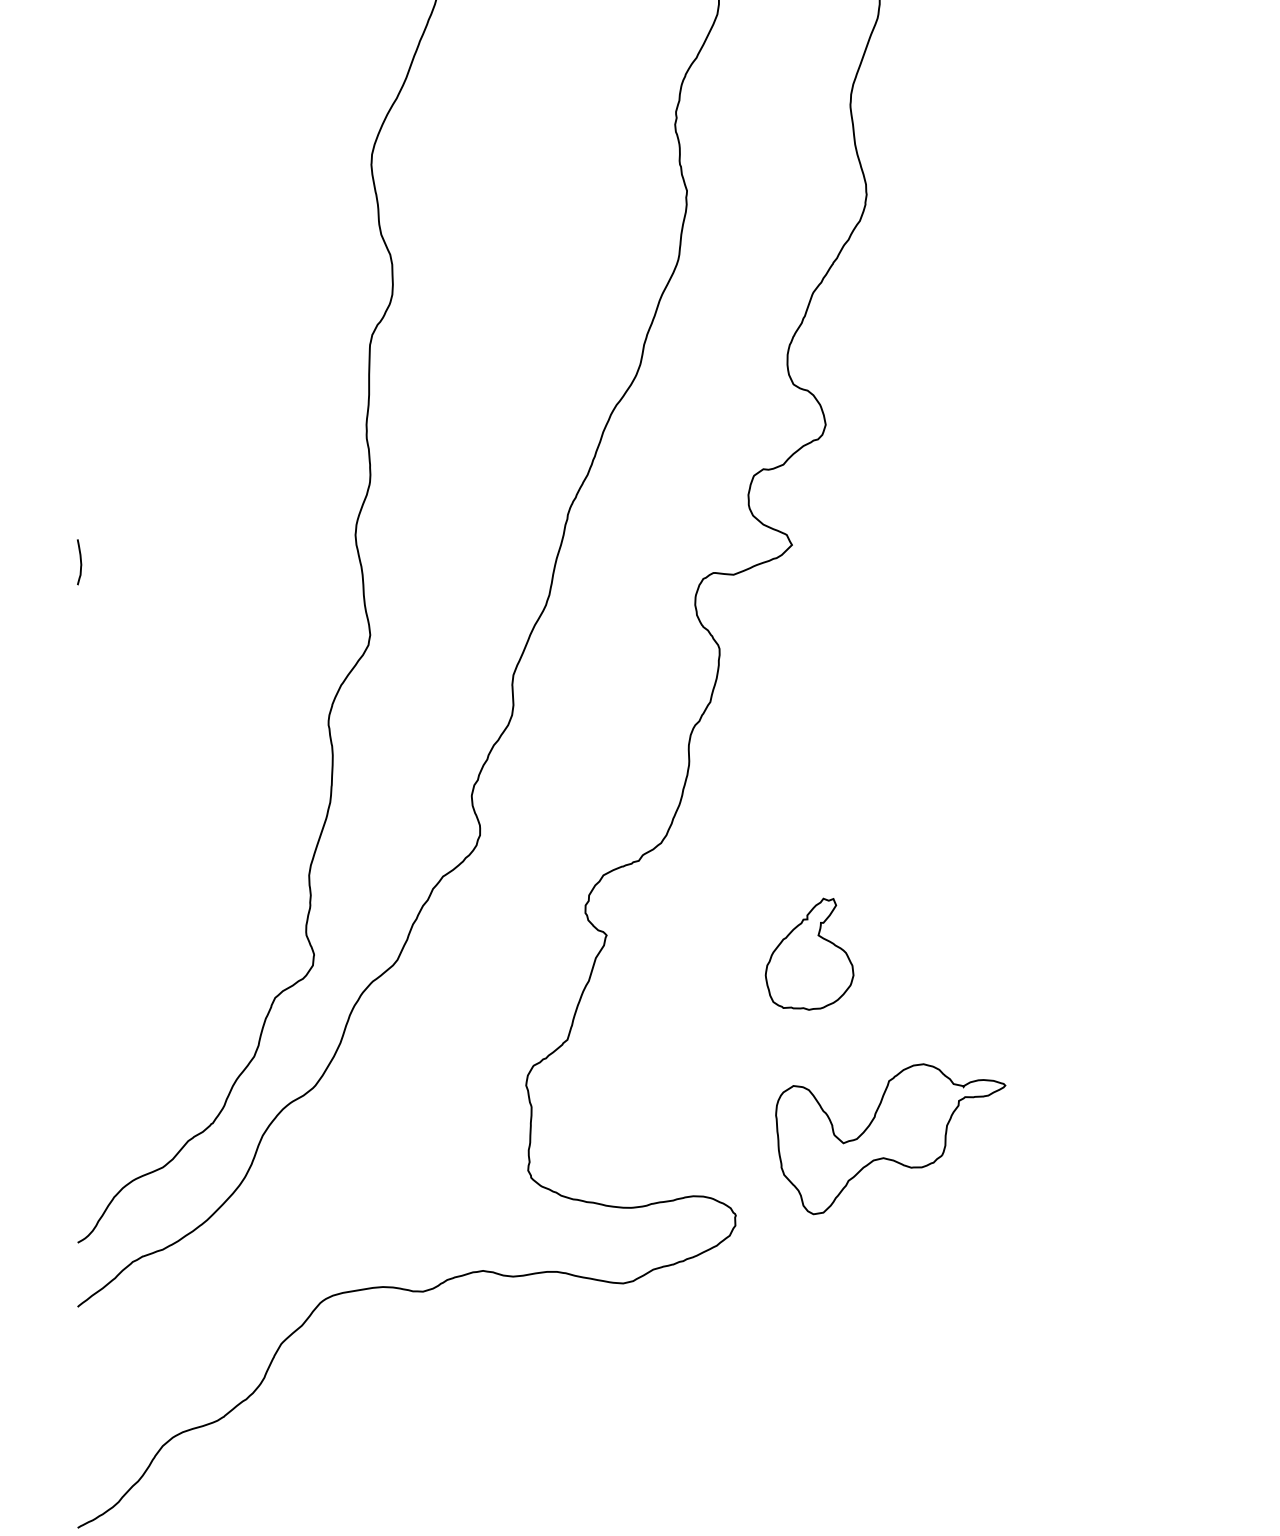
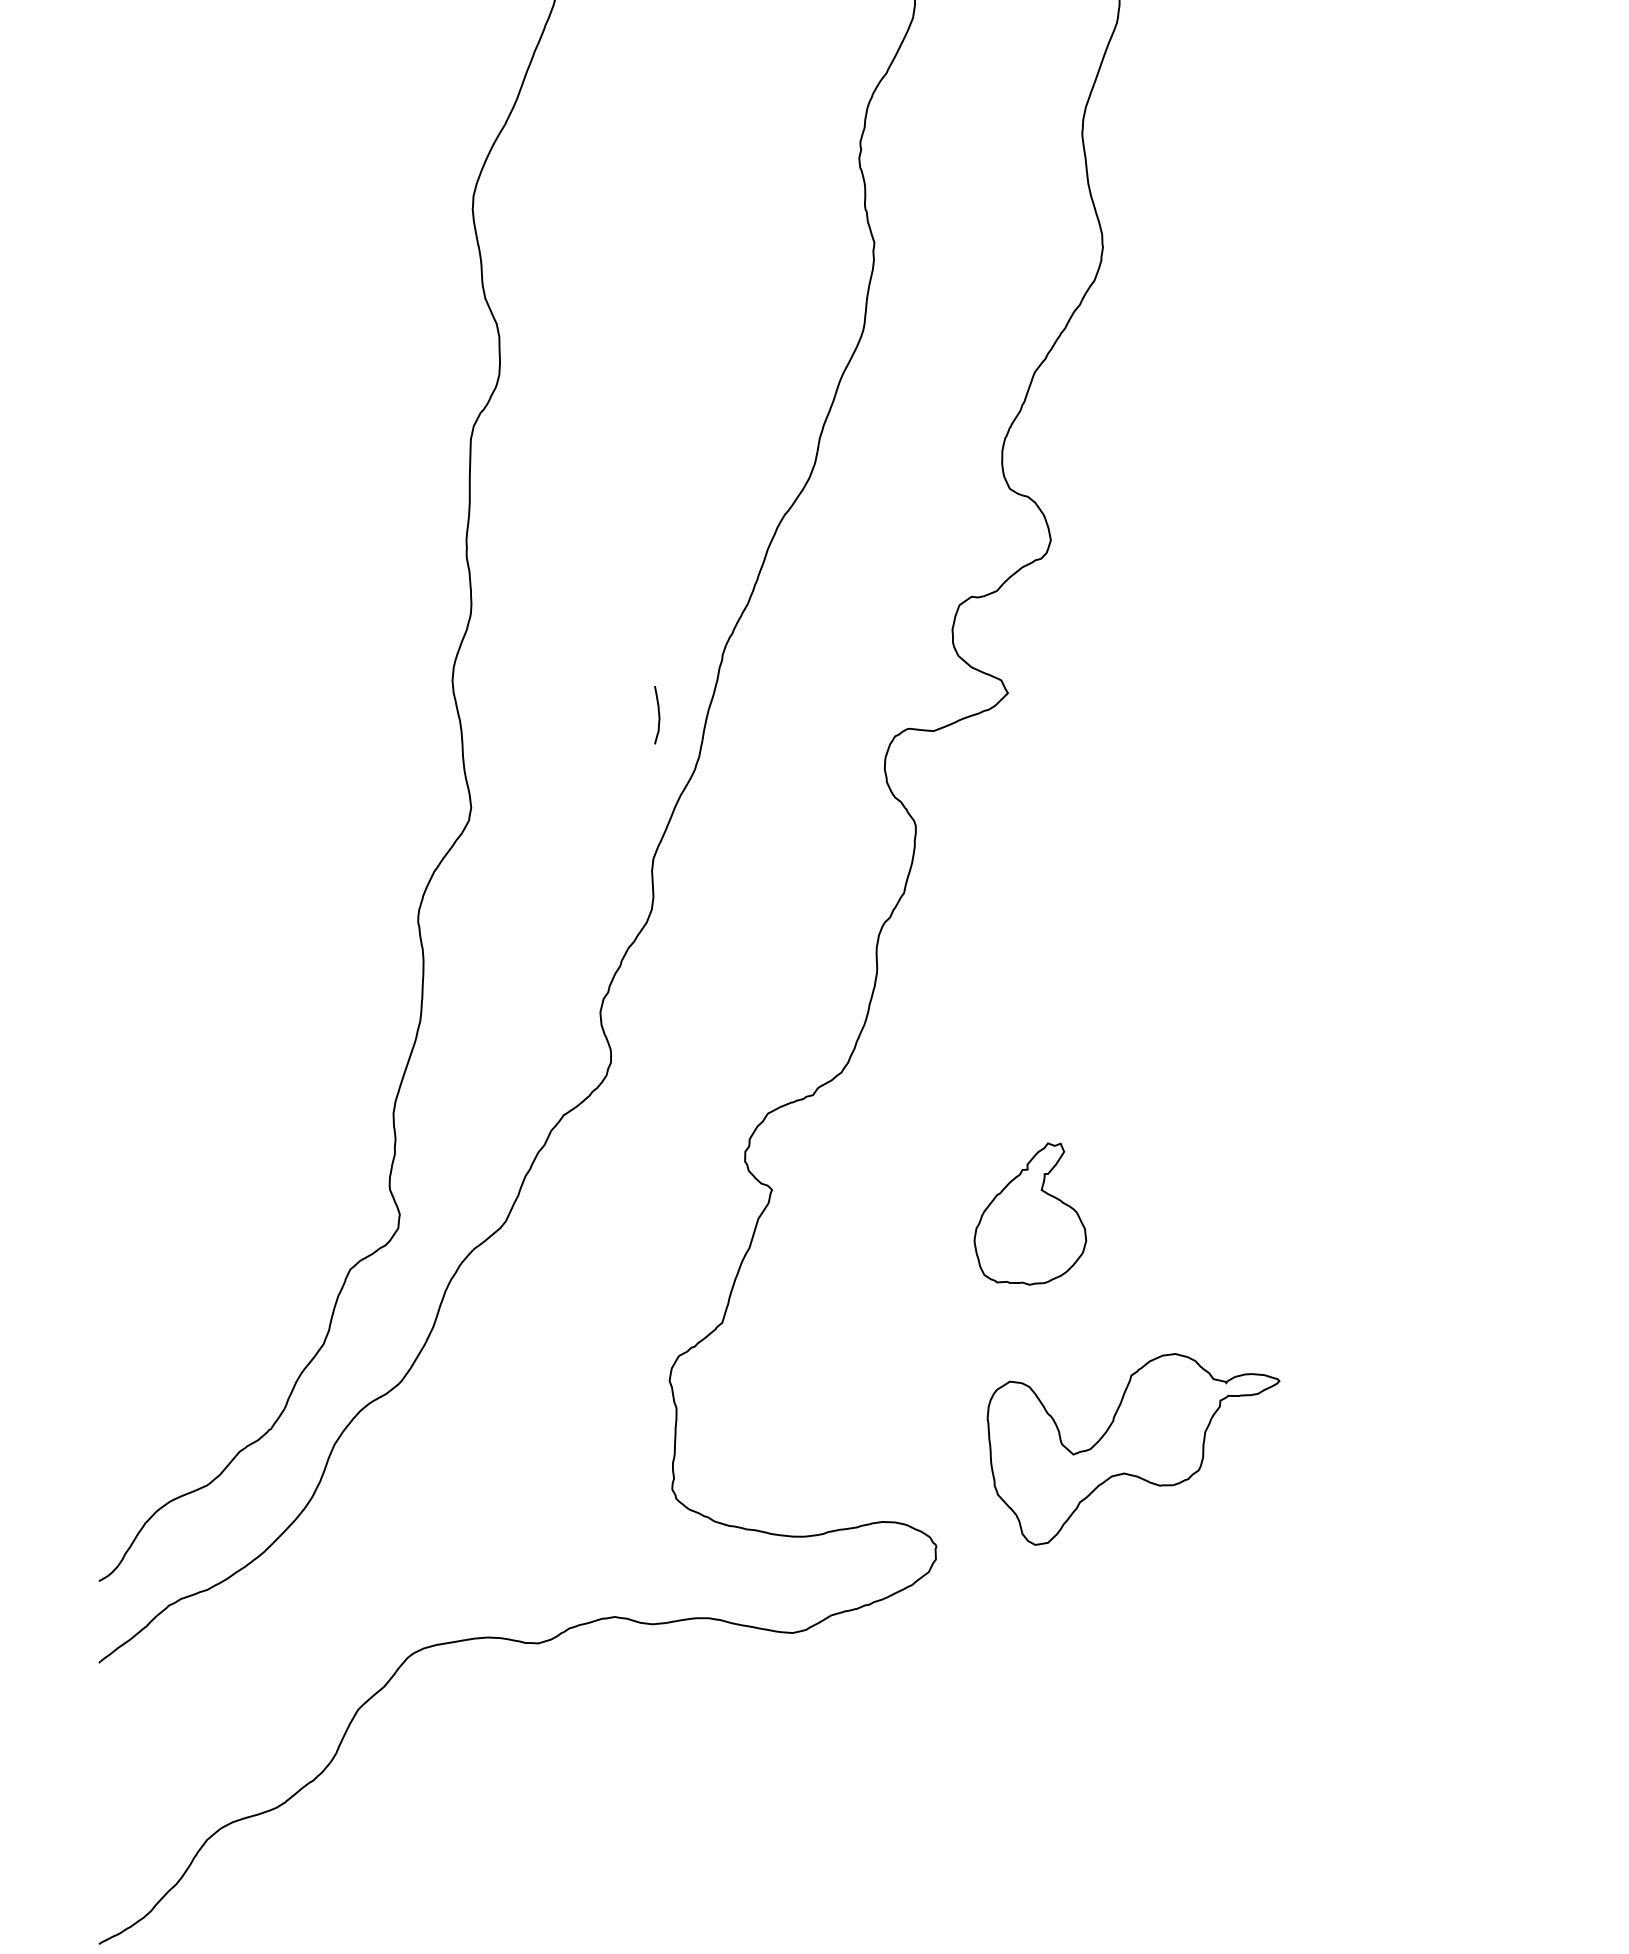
curve: (80, 562) -> (658, 715), moved

